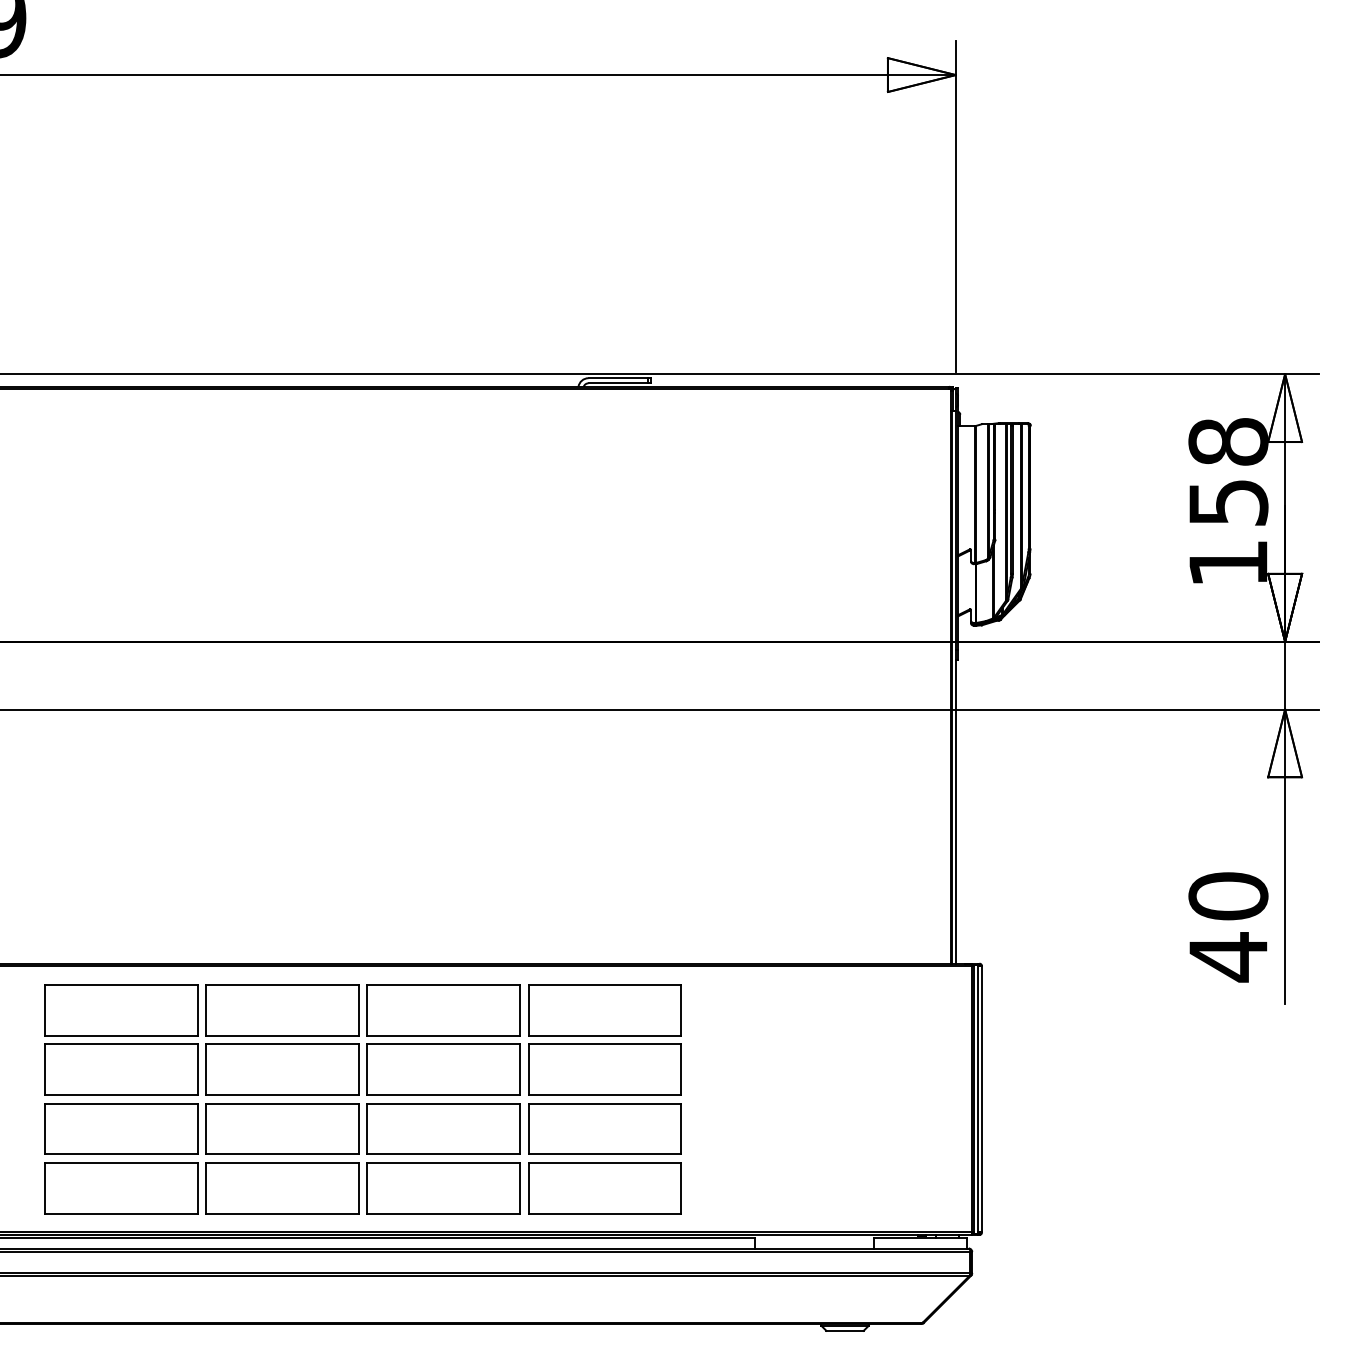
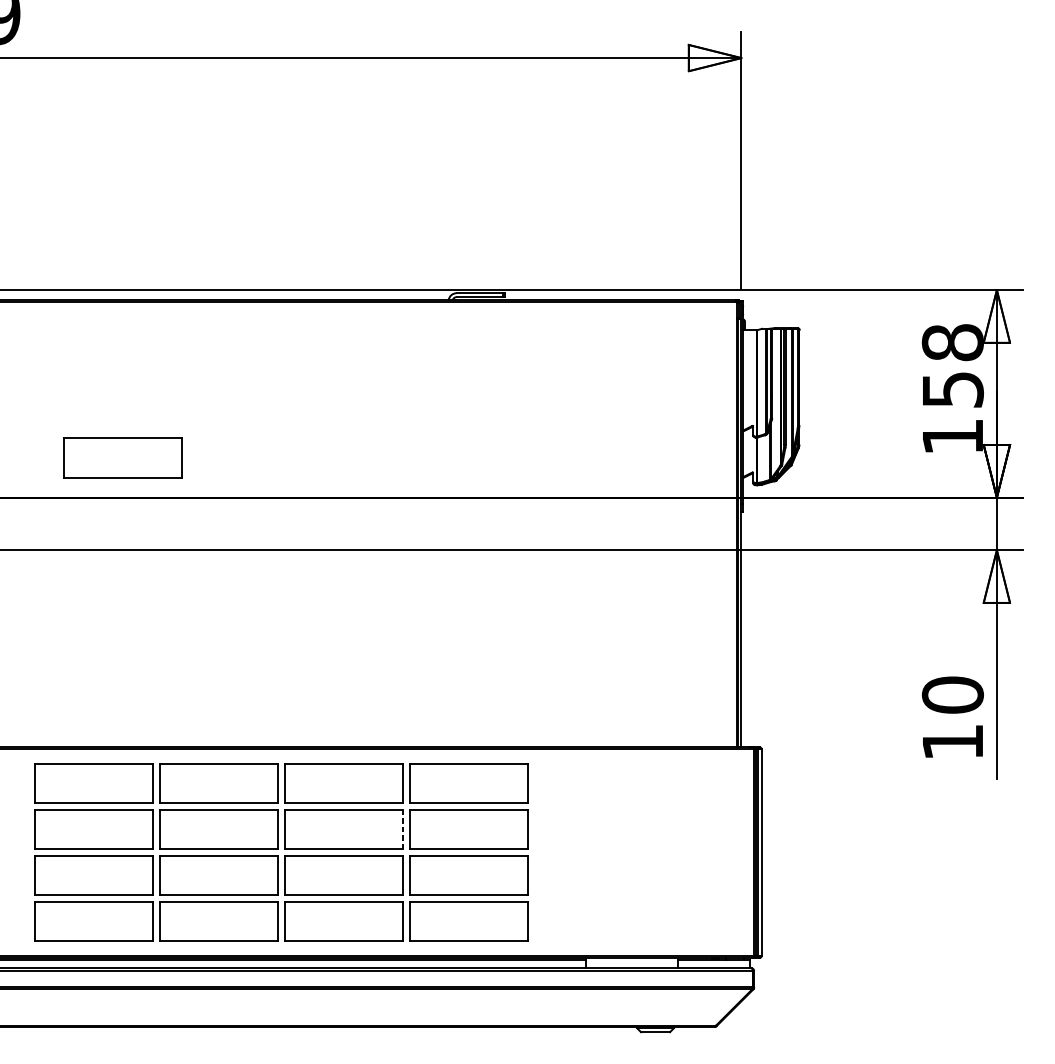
part: (158, 590) -> (122, 457), added
text: (1228, 957) -> (952, 742), 40 -> 10
line: (520, 1070) -> (403, 830), solid -> dashed

